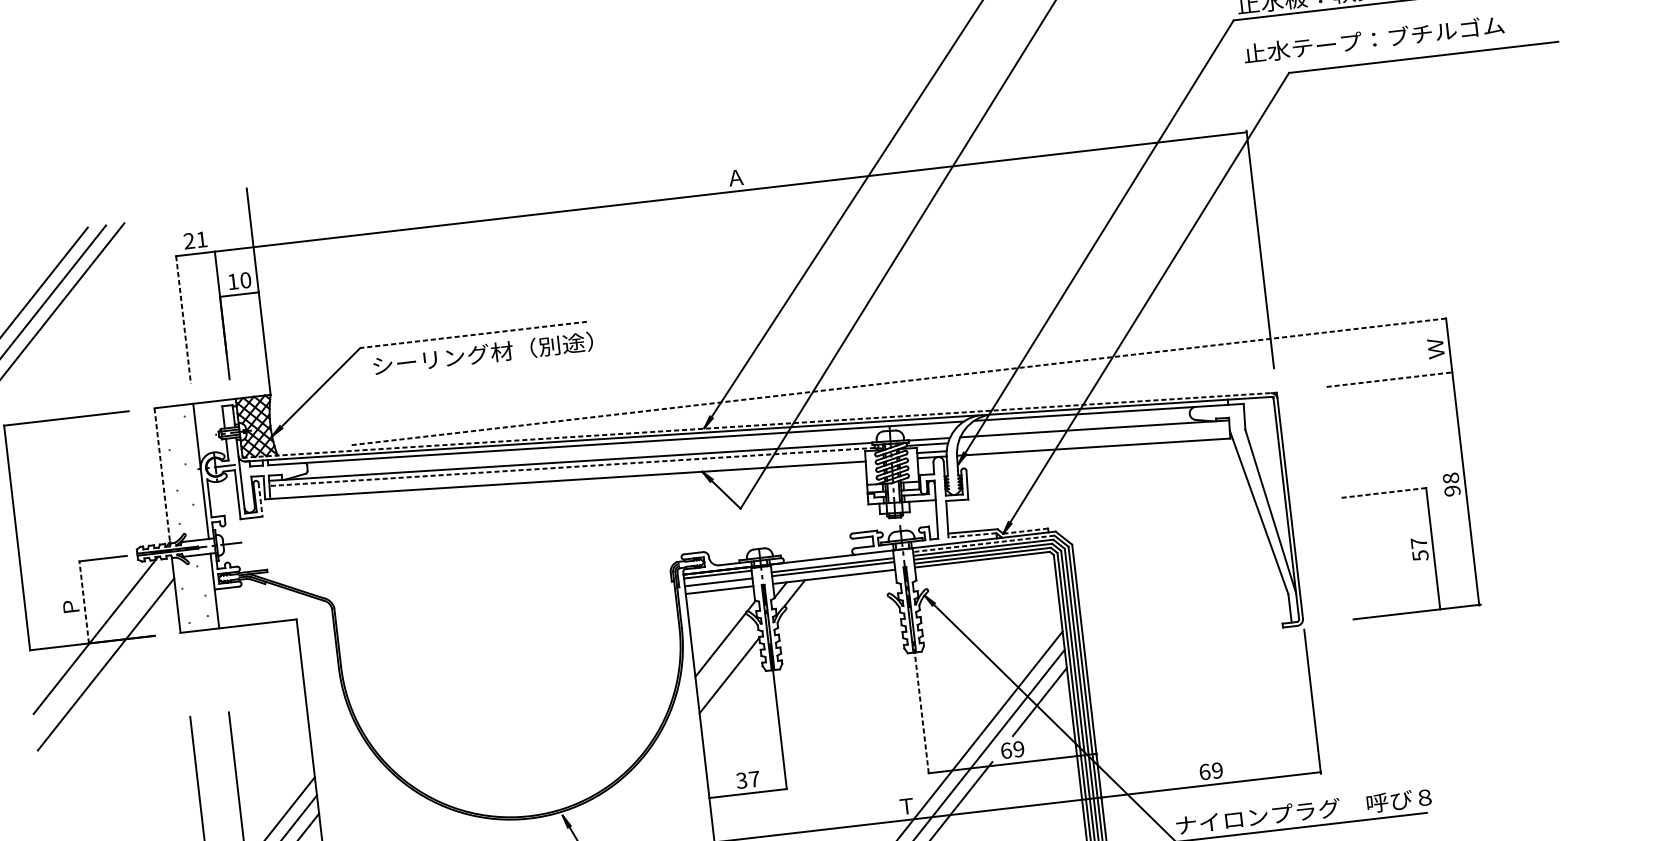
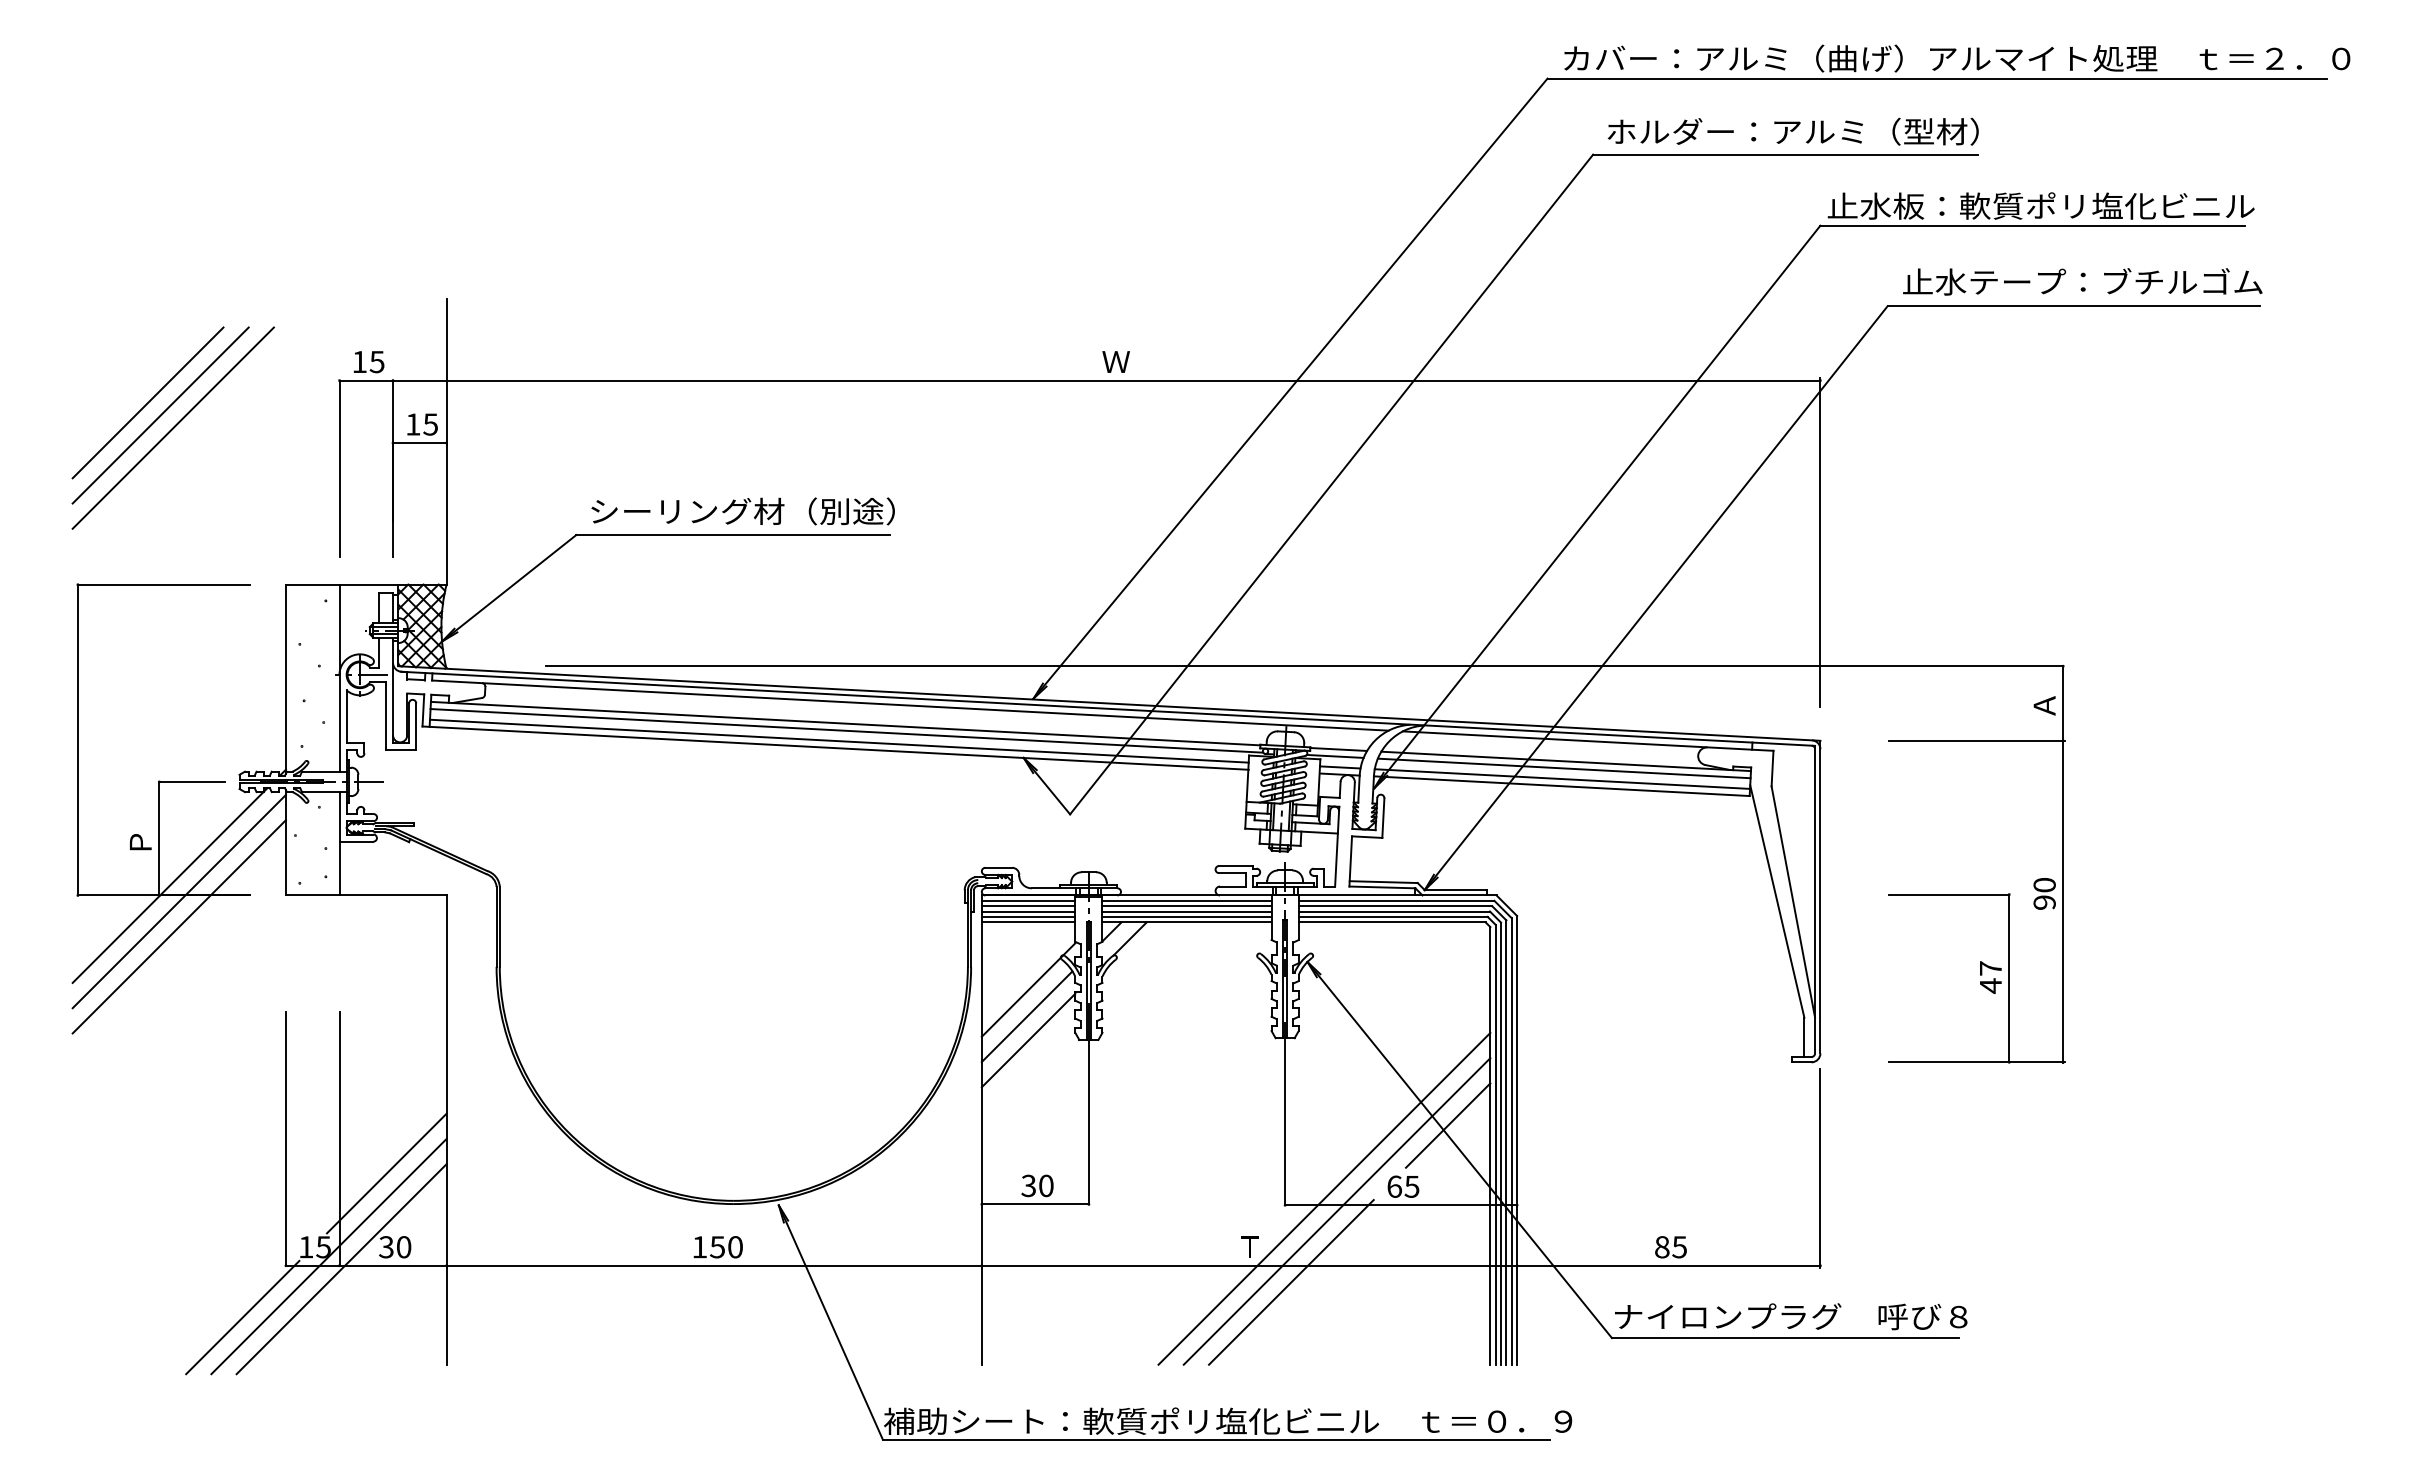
text: (1373, 39) -> (2082, 281), moved
text: (735, 177) -> (1115, 361), Ａ -> Ｗ
text: (195, 239) -> (368, 361), 21 -> 15
text: (245, 280) -> (430, 424), 10 -> 15
line: (183, 320) -> (339, 469), dashed -> solid
line: (473, 335) -> (733, 535), dashed -> solid
text: (1435, 348) -> (2044, 705), Ｗ -> Ａ
text: (482, 354) -> (742, 511), moved
line: (1390, 379) -> (1977, 740), dashed -> solid
line: (897, 382) -> (1304, 666), dashed -> solid
line: (759, 425) -> (1109, 703), dashed -> solid
line: (1093, 434) -> (1563, 768), added
line: (1093, 441) -> (1562, 778), added
line: (571, 466) -> (846, 730), dashed -> solid
line: (567, 474) -> (839, 740), added
line: (162, 476) -> (285, 679), dashed -> solid
text: (1450, 477) -> (2044, 884), 98 -> 90
line: (1382, 493) -> (1949, 894), dashed -> solid
line: (260, 500) -> (416, 727), dashed -> solid
line: (1025, 531) -> (1455, 890), dashed -> solid
line: (972, 535) -> (1382, 887), dashed -> solid
line: (983, 543) -> (1396, 900), dashed -> solid
text: (1420, 555) -> (1991, 985), 57 -> 47
line: (831, 561) -> (1186, 900), added
line: (833, 572) -> (1186, 916), added
line: (718, 578) -> (1028, 906), added
line: (719, 585) -> (1028, 916), added
line: (84, 602) -> (159, 838), dashed -> solid
line: (103, 646) -> (178, 901), added
line: (725, 658) -> (1026, 1016), added
line: (921, 706) -> (1285, 1113), dashed -> solid
text: (1018, 749) -> (1411, 1186), 69 -> 65
text: (1210, 771) -> (1670, 1247), 69 -> 85
text: (754, 778) -> (1046, 1185), 37 -> 30

